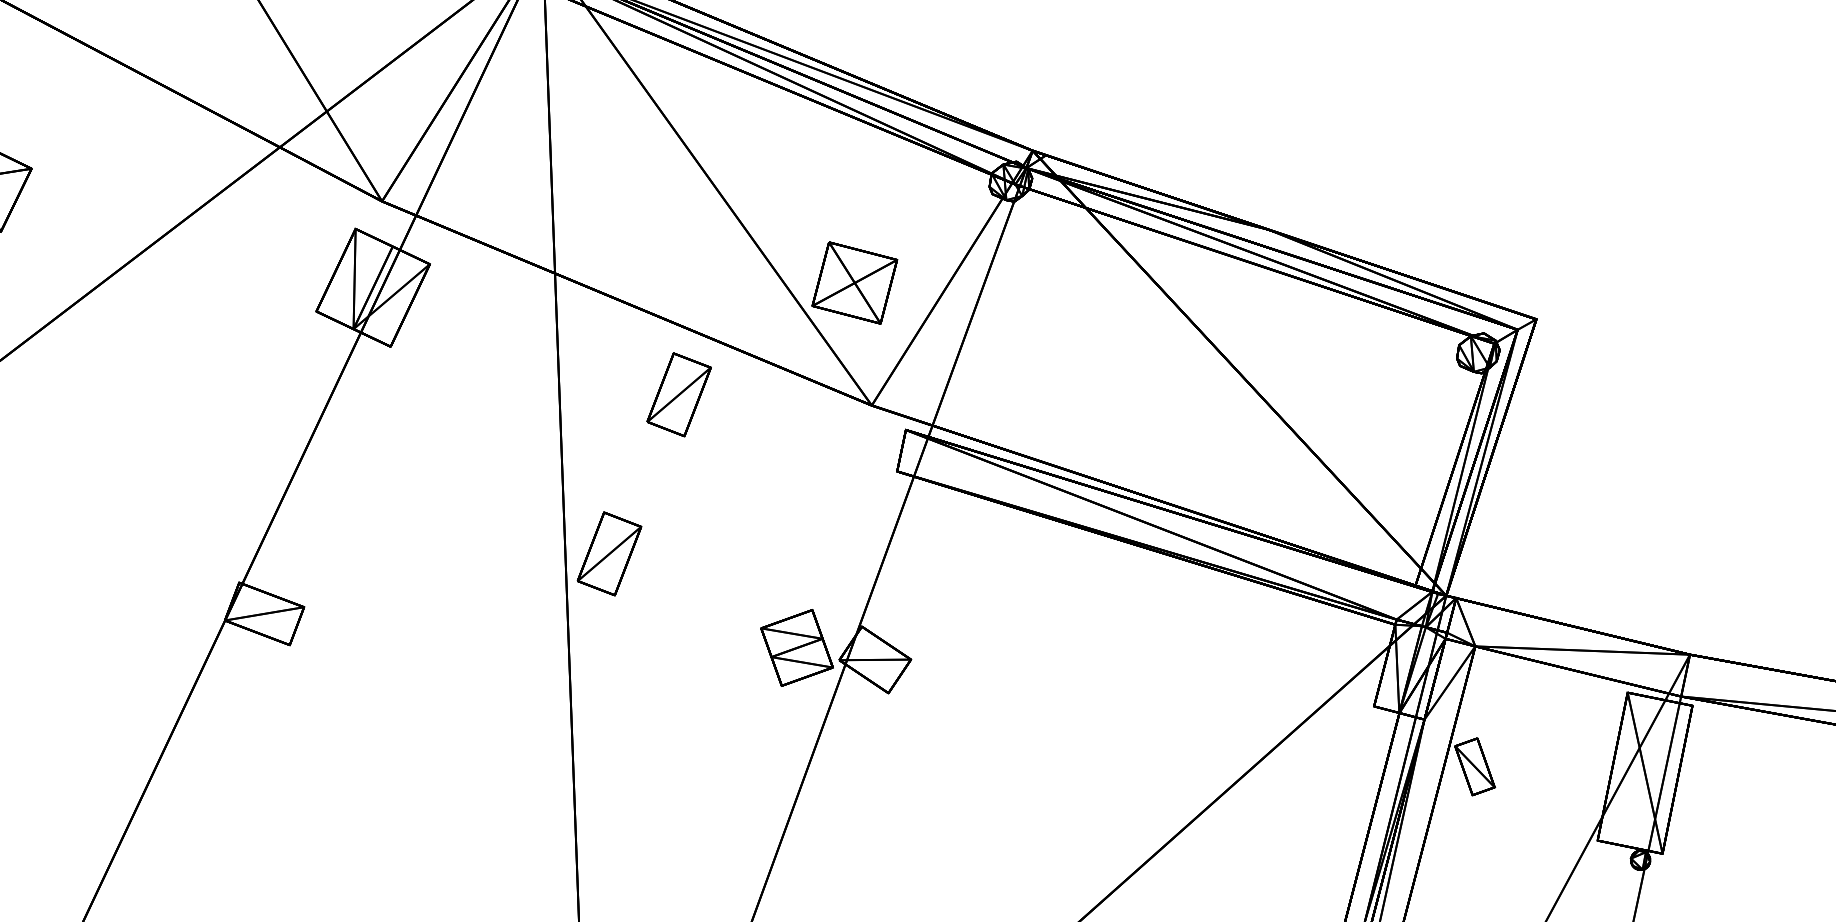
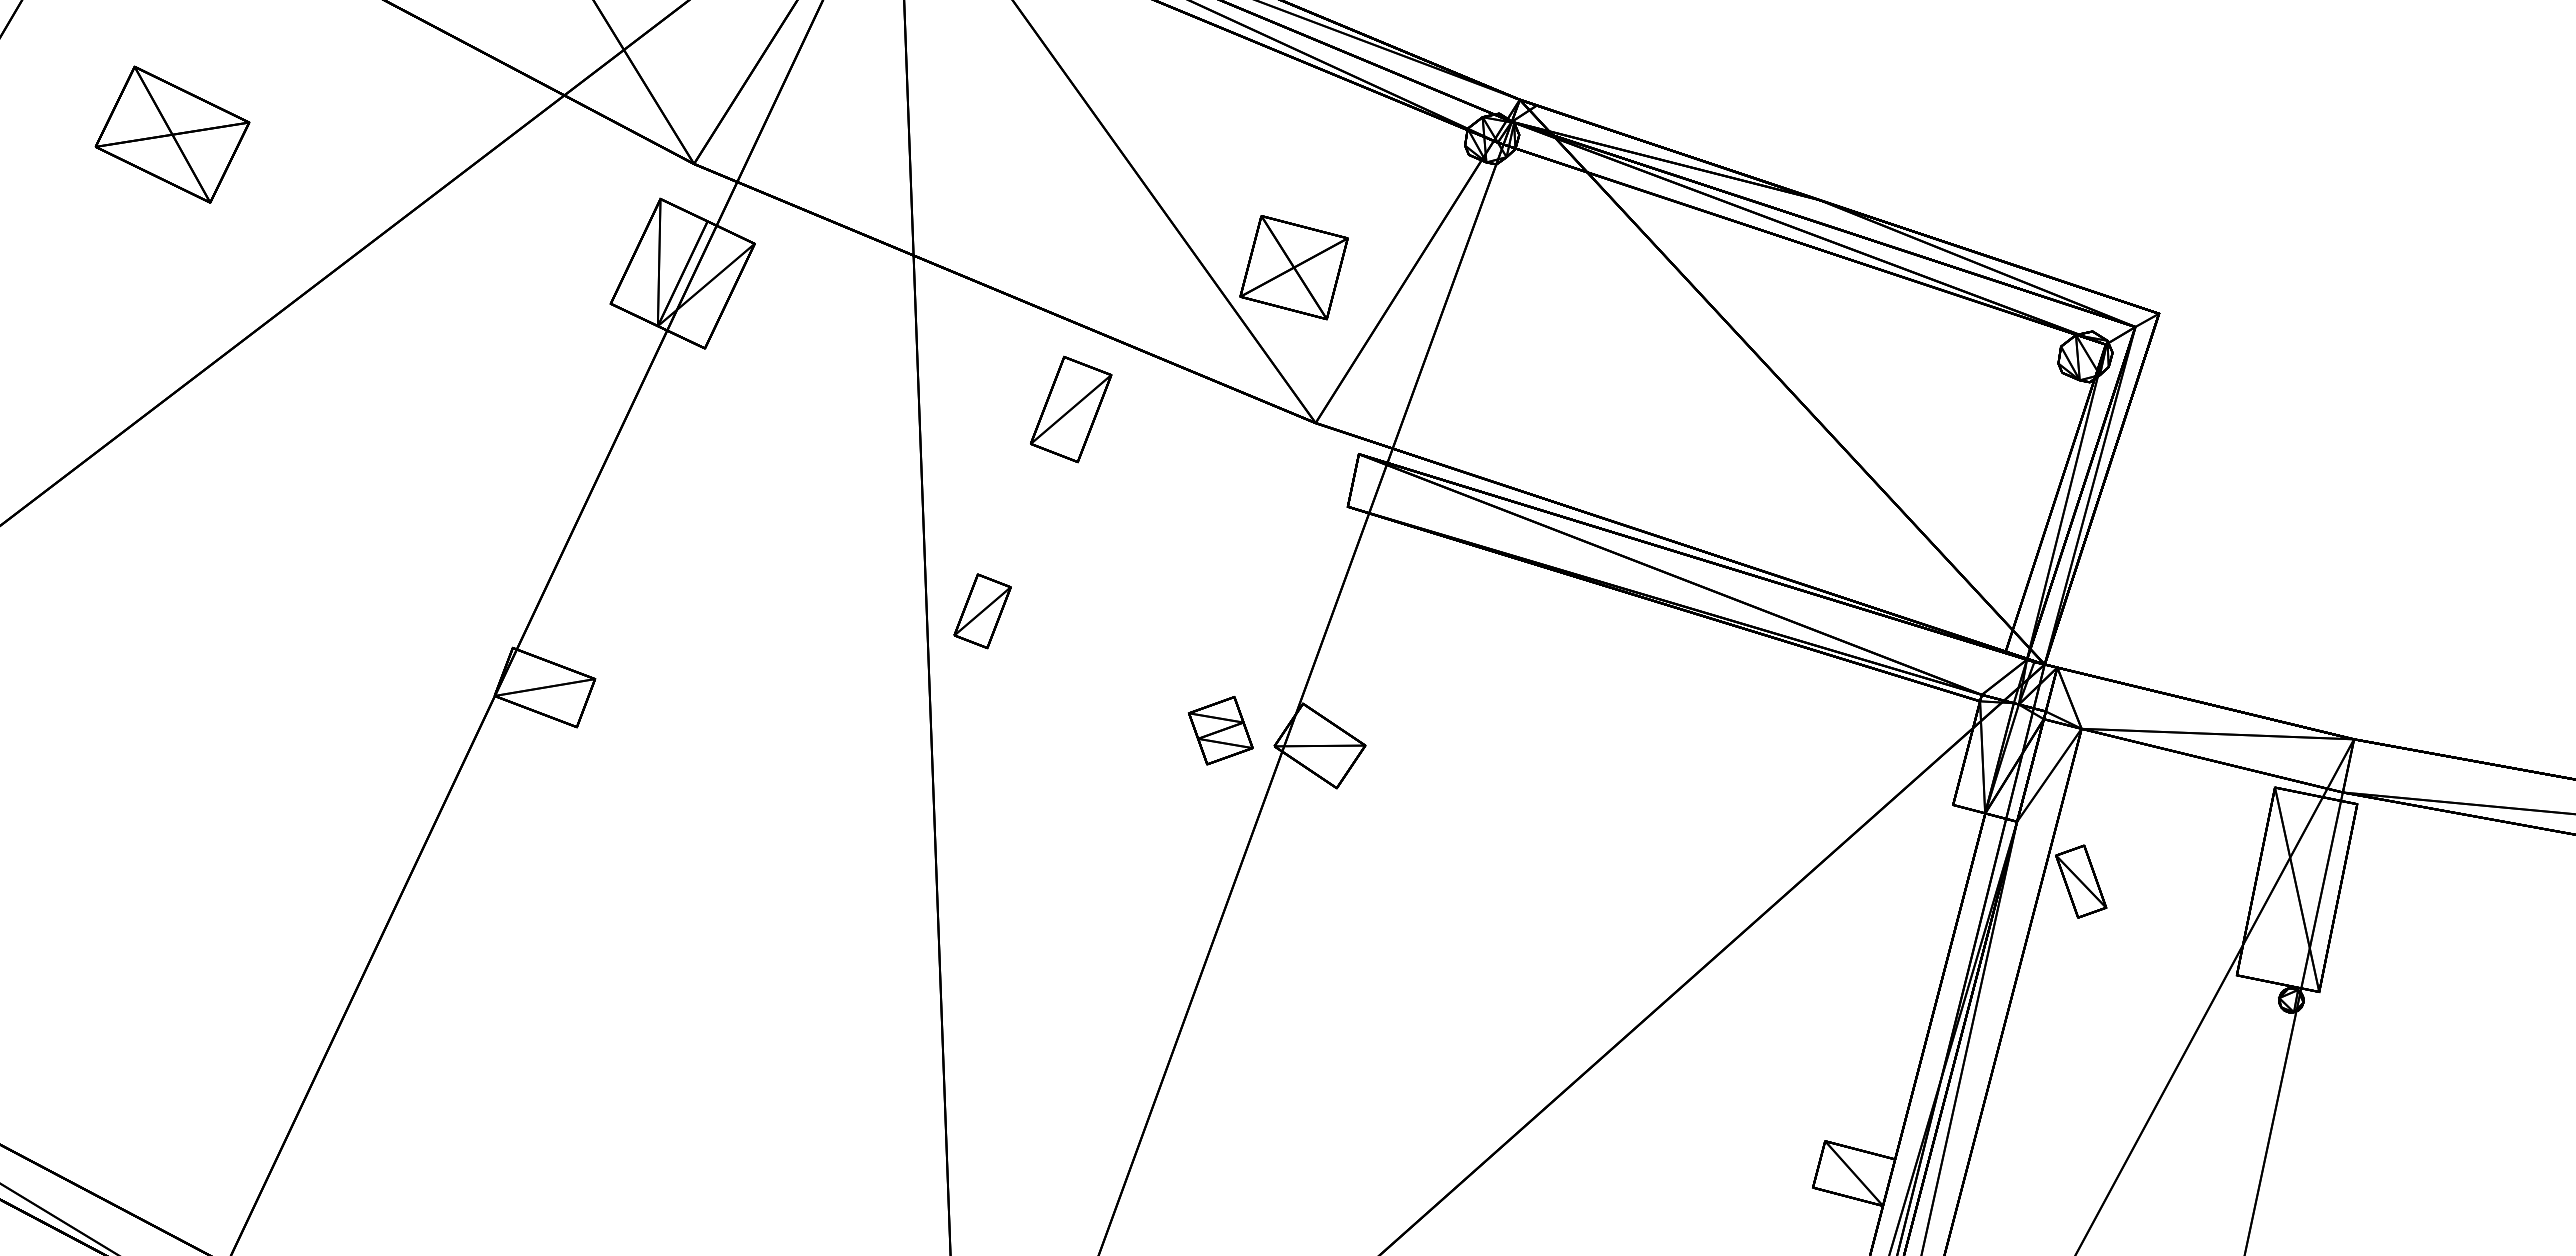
part: (609, 553) -> (982, 610), size x0.7
part: (796, 647) -> (1220, 730), size x0.7

